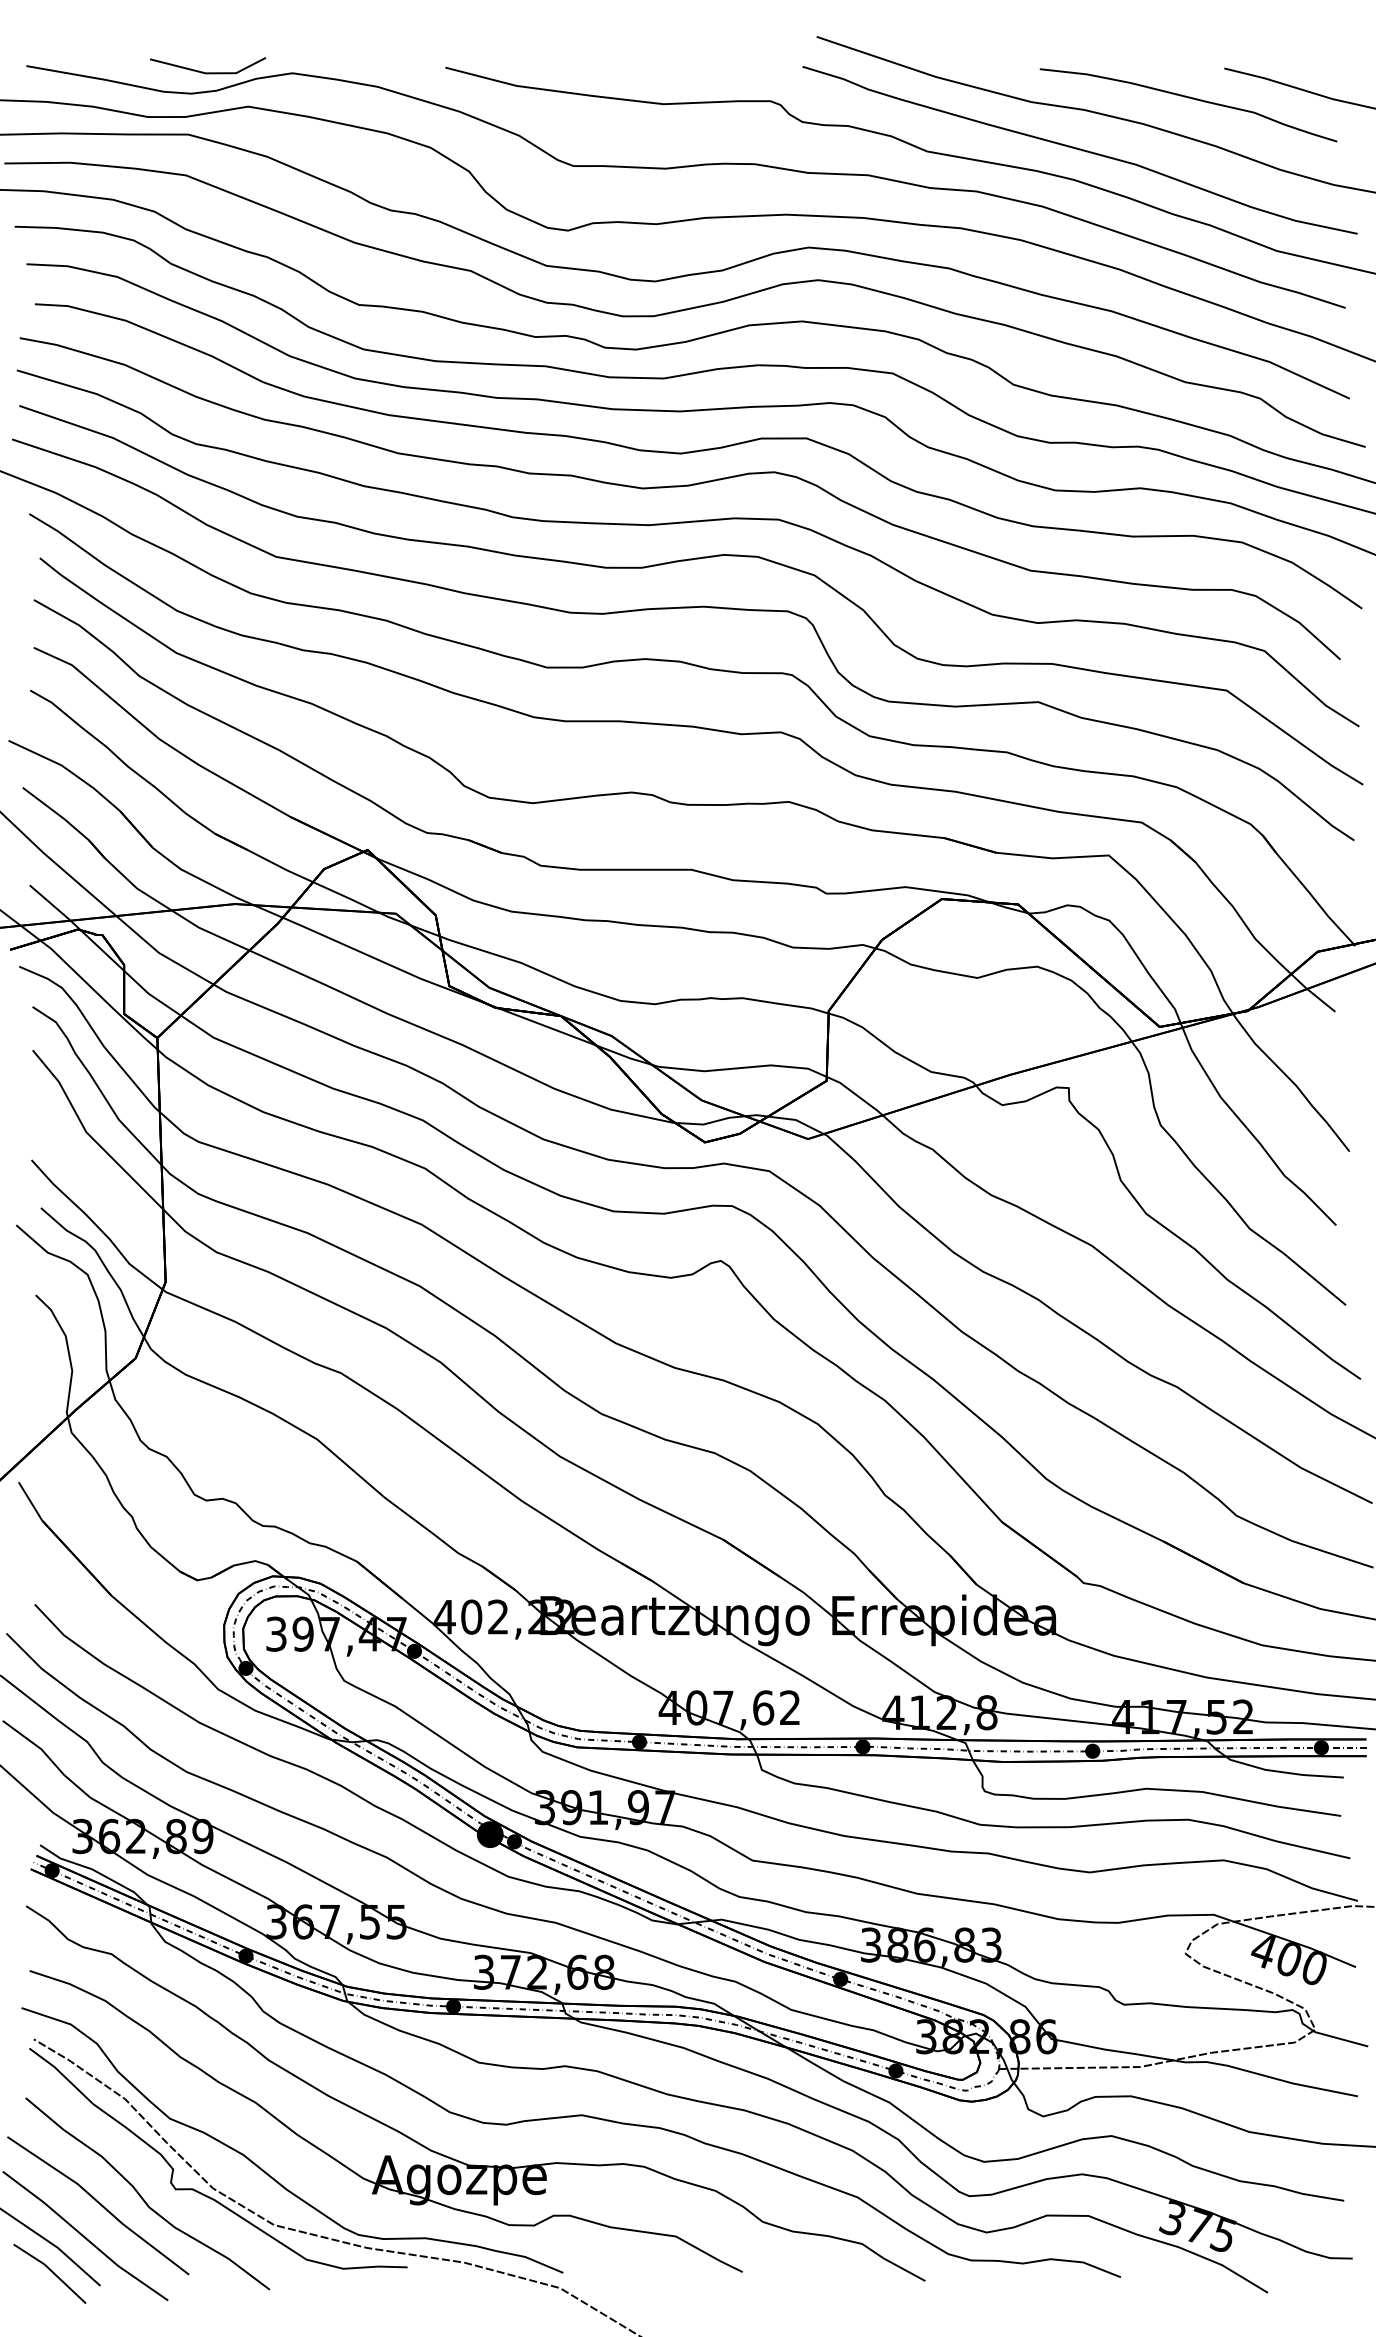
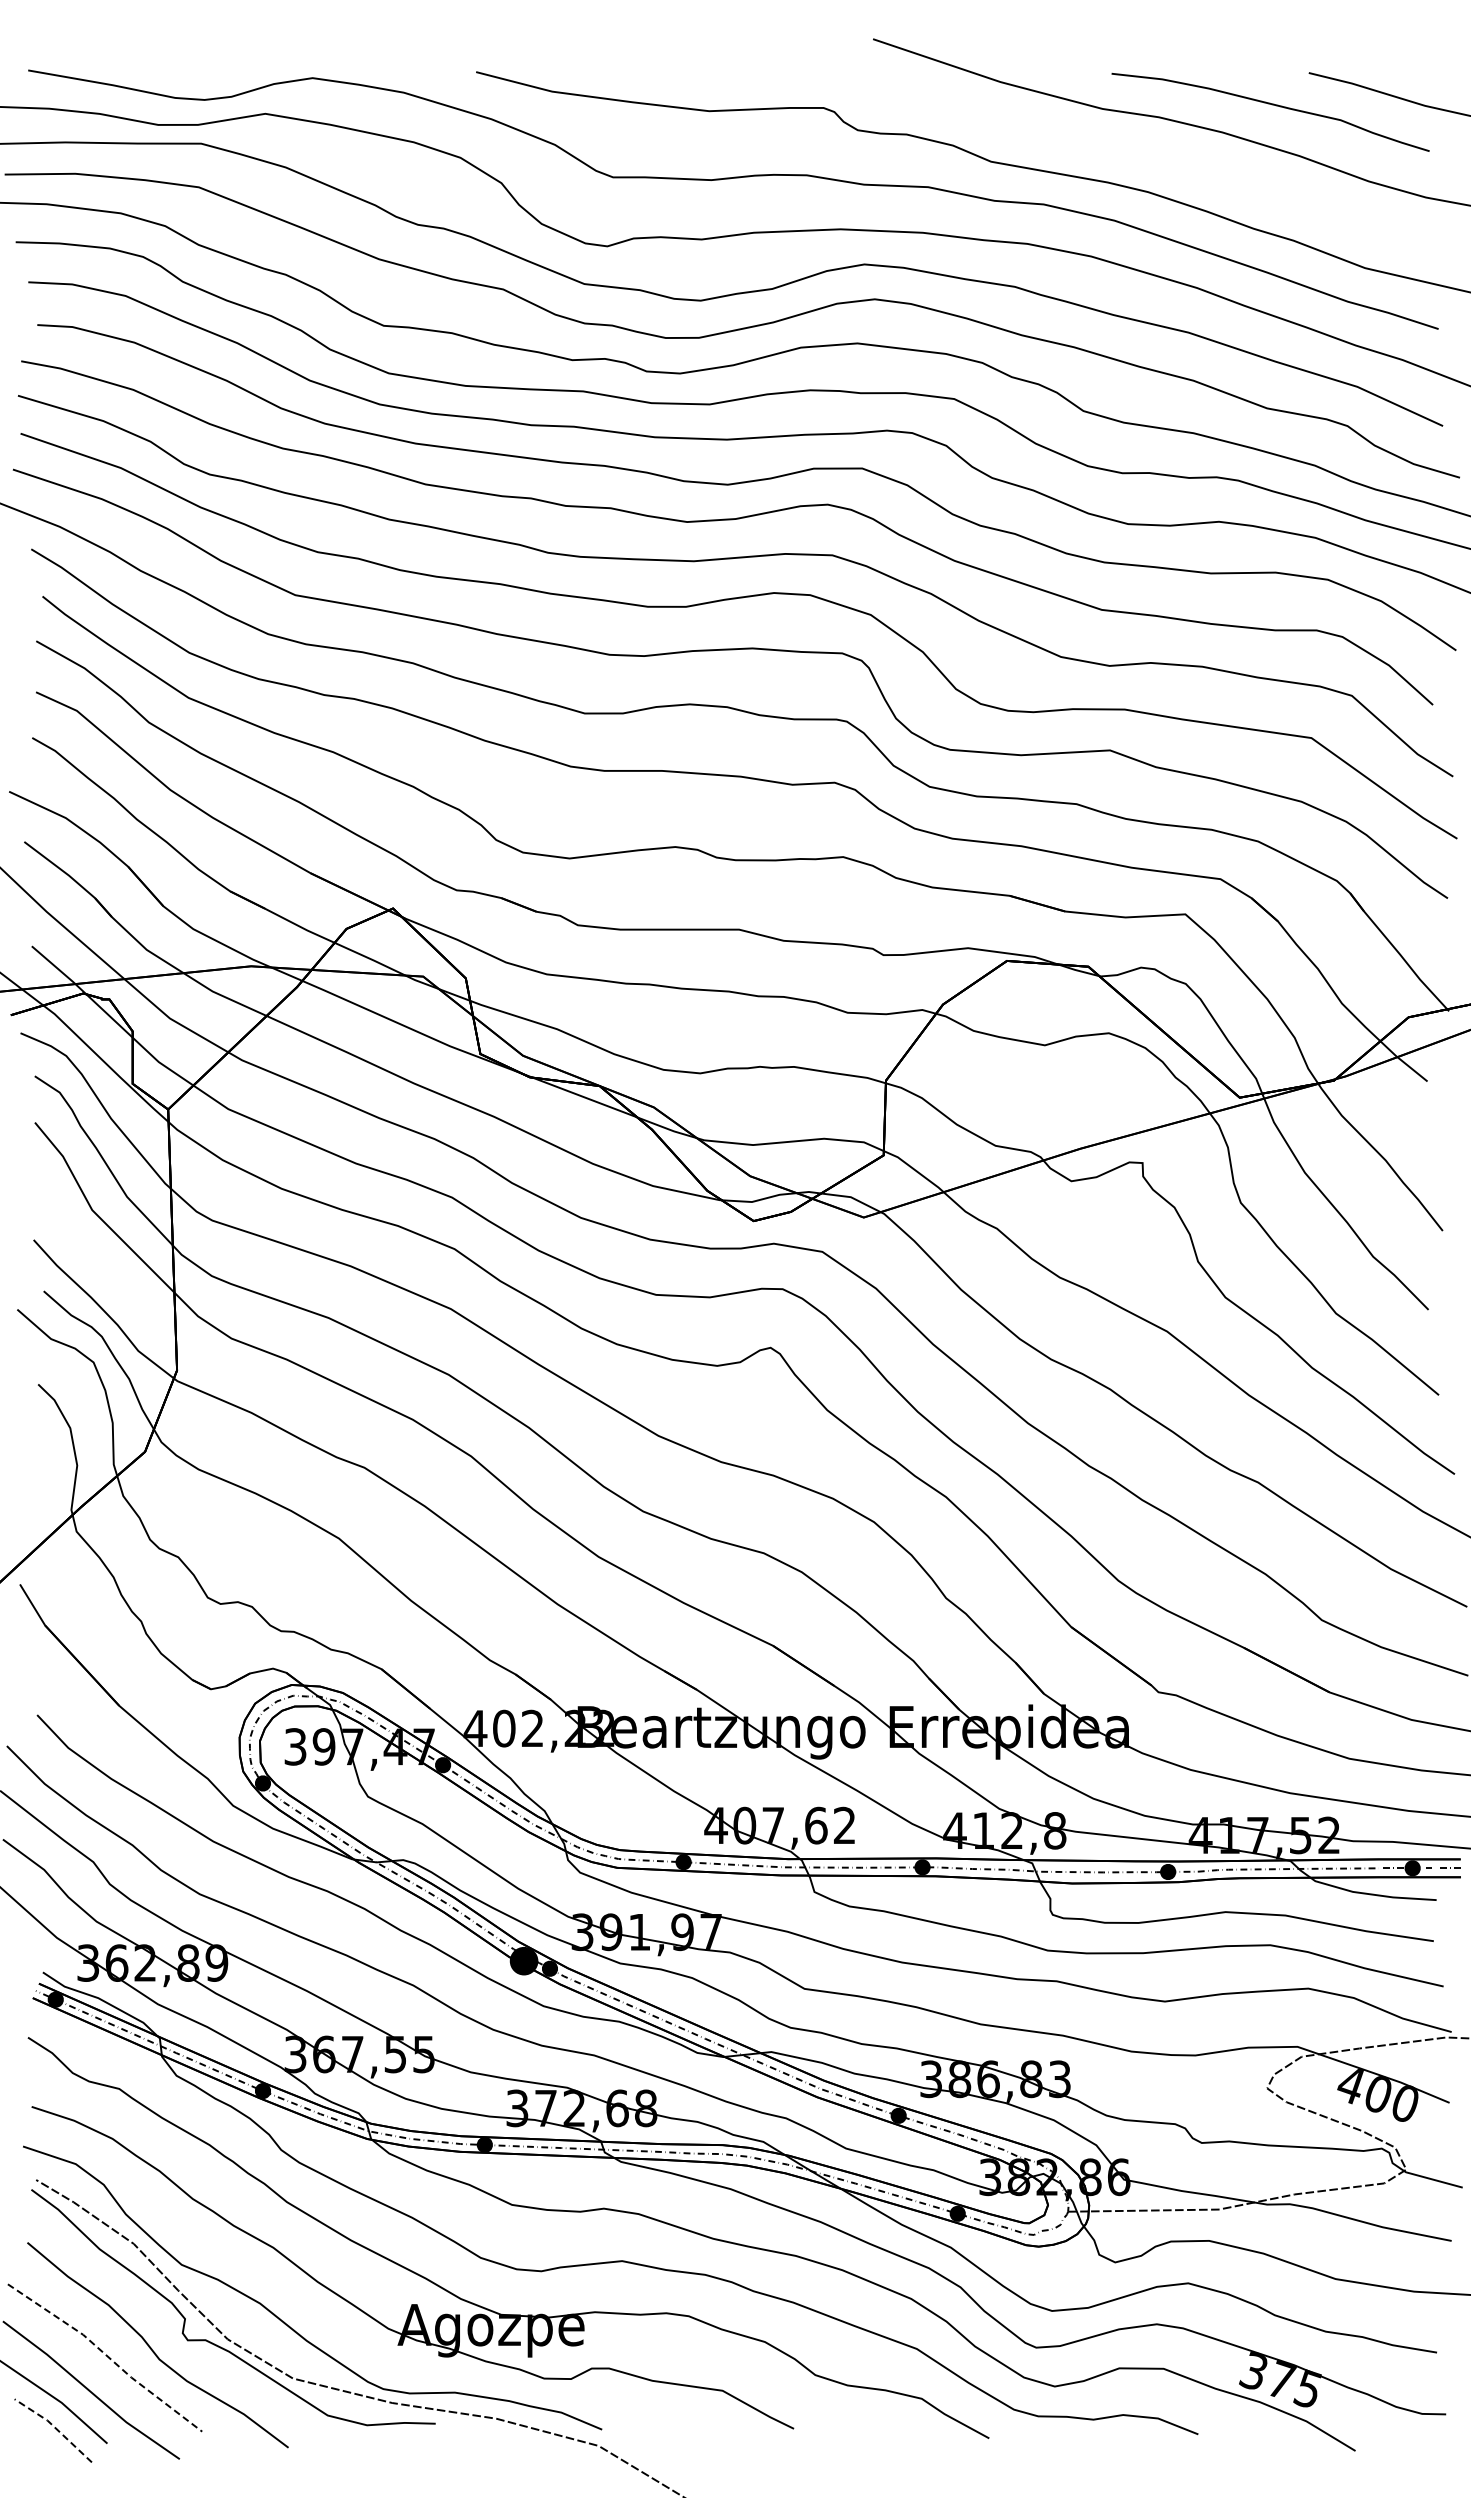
line: (208, 72) -> (222, 77), removed
curve: (1079, 150) -> (1154, 160), removed
line: (99, 2203) -> (106, 2355), solid -> dashed
line: (50, 2270) -> (54, 2427), solid -> dashed

